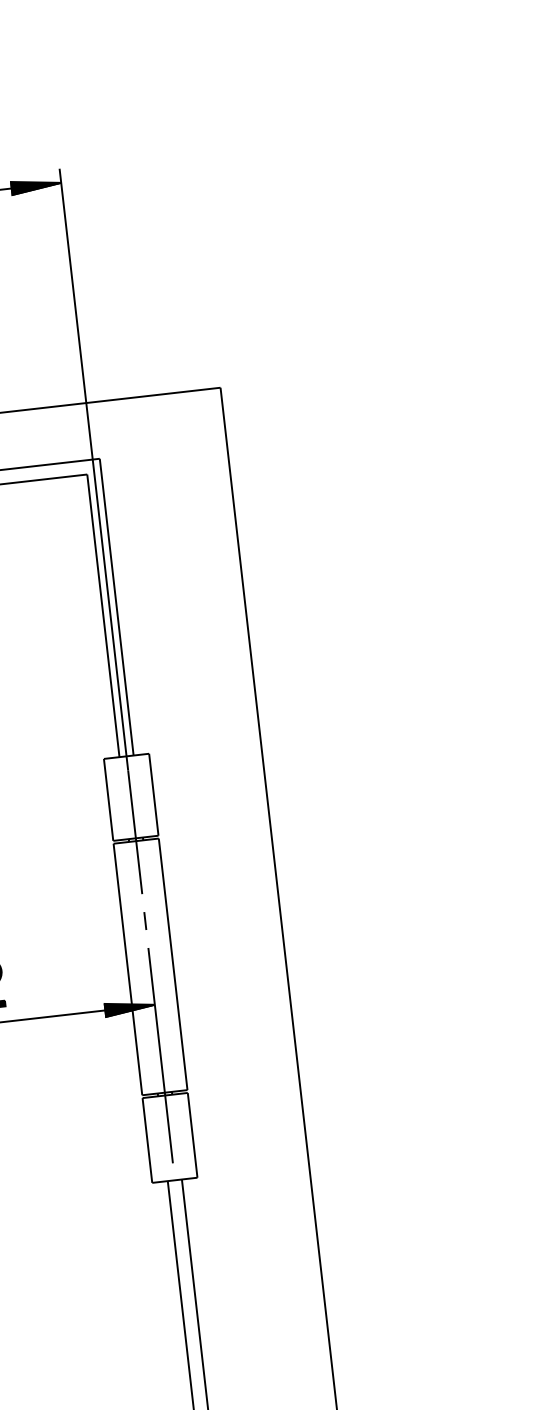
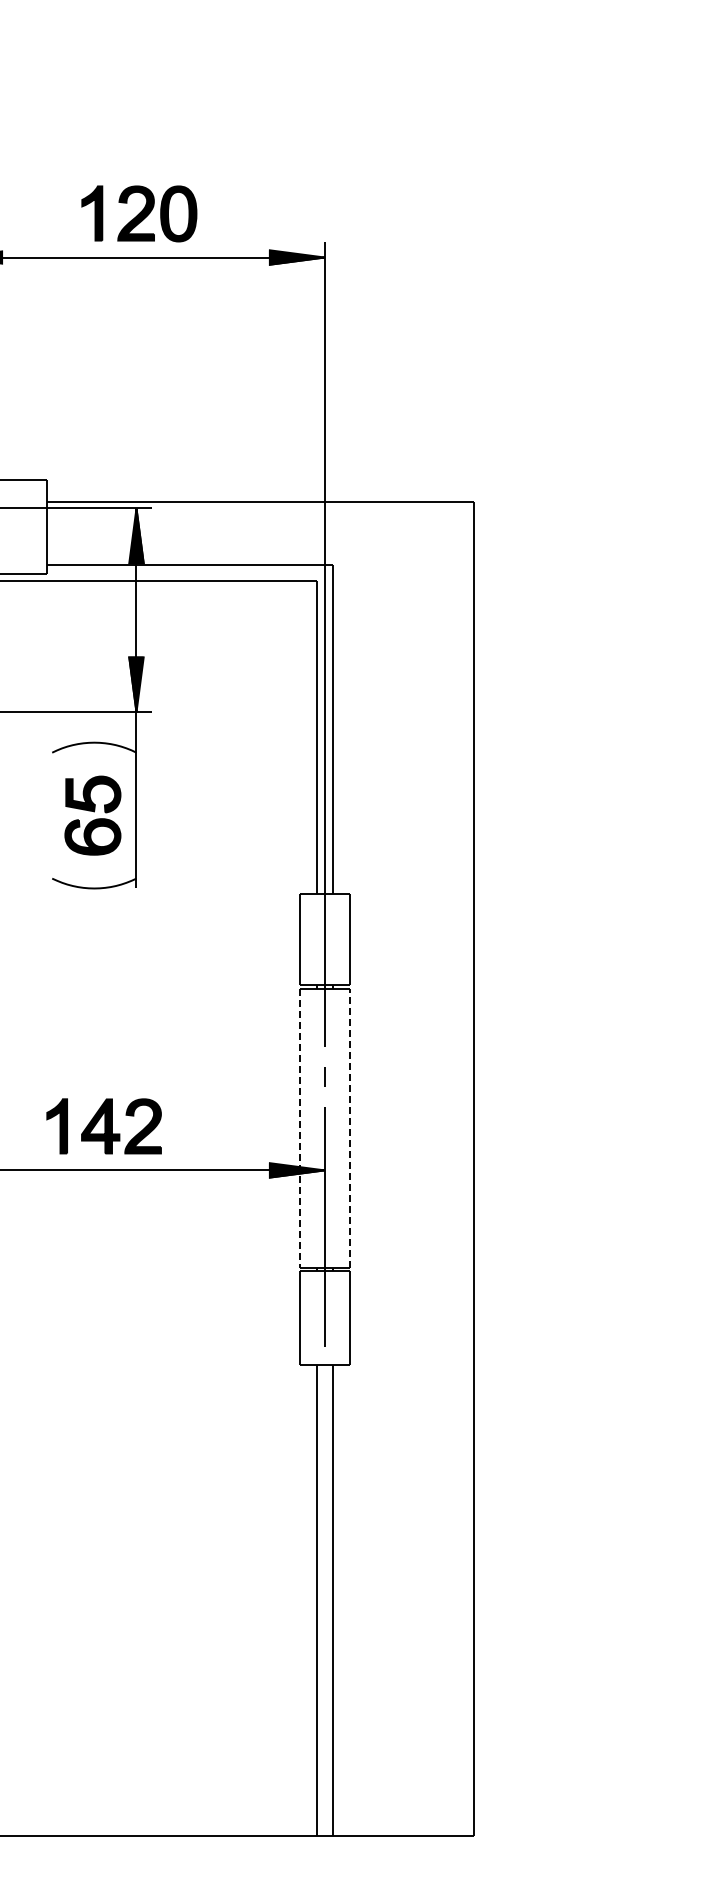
line: (172, 964) -> (349, 1128), solid -> dashed
line: (127, 969) -> (299, 1128), solid -> dashed

